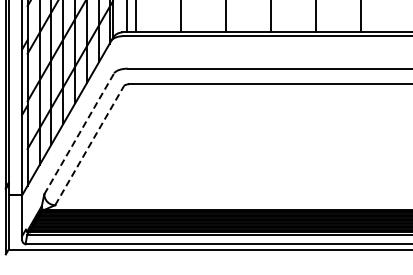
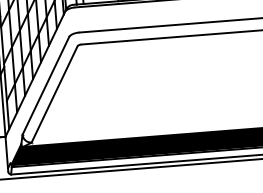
line: (79, 133) -> (46, 85), dashed -> solid
line: (89, 145) -> (54, 94), dashed -> solid

